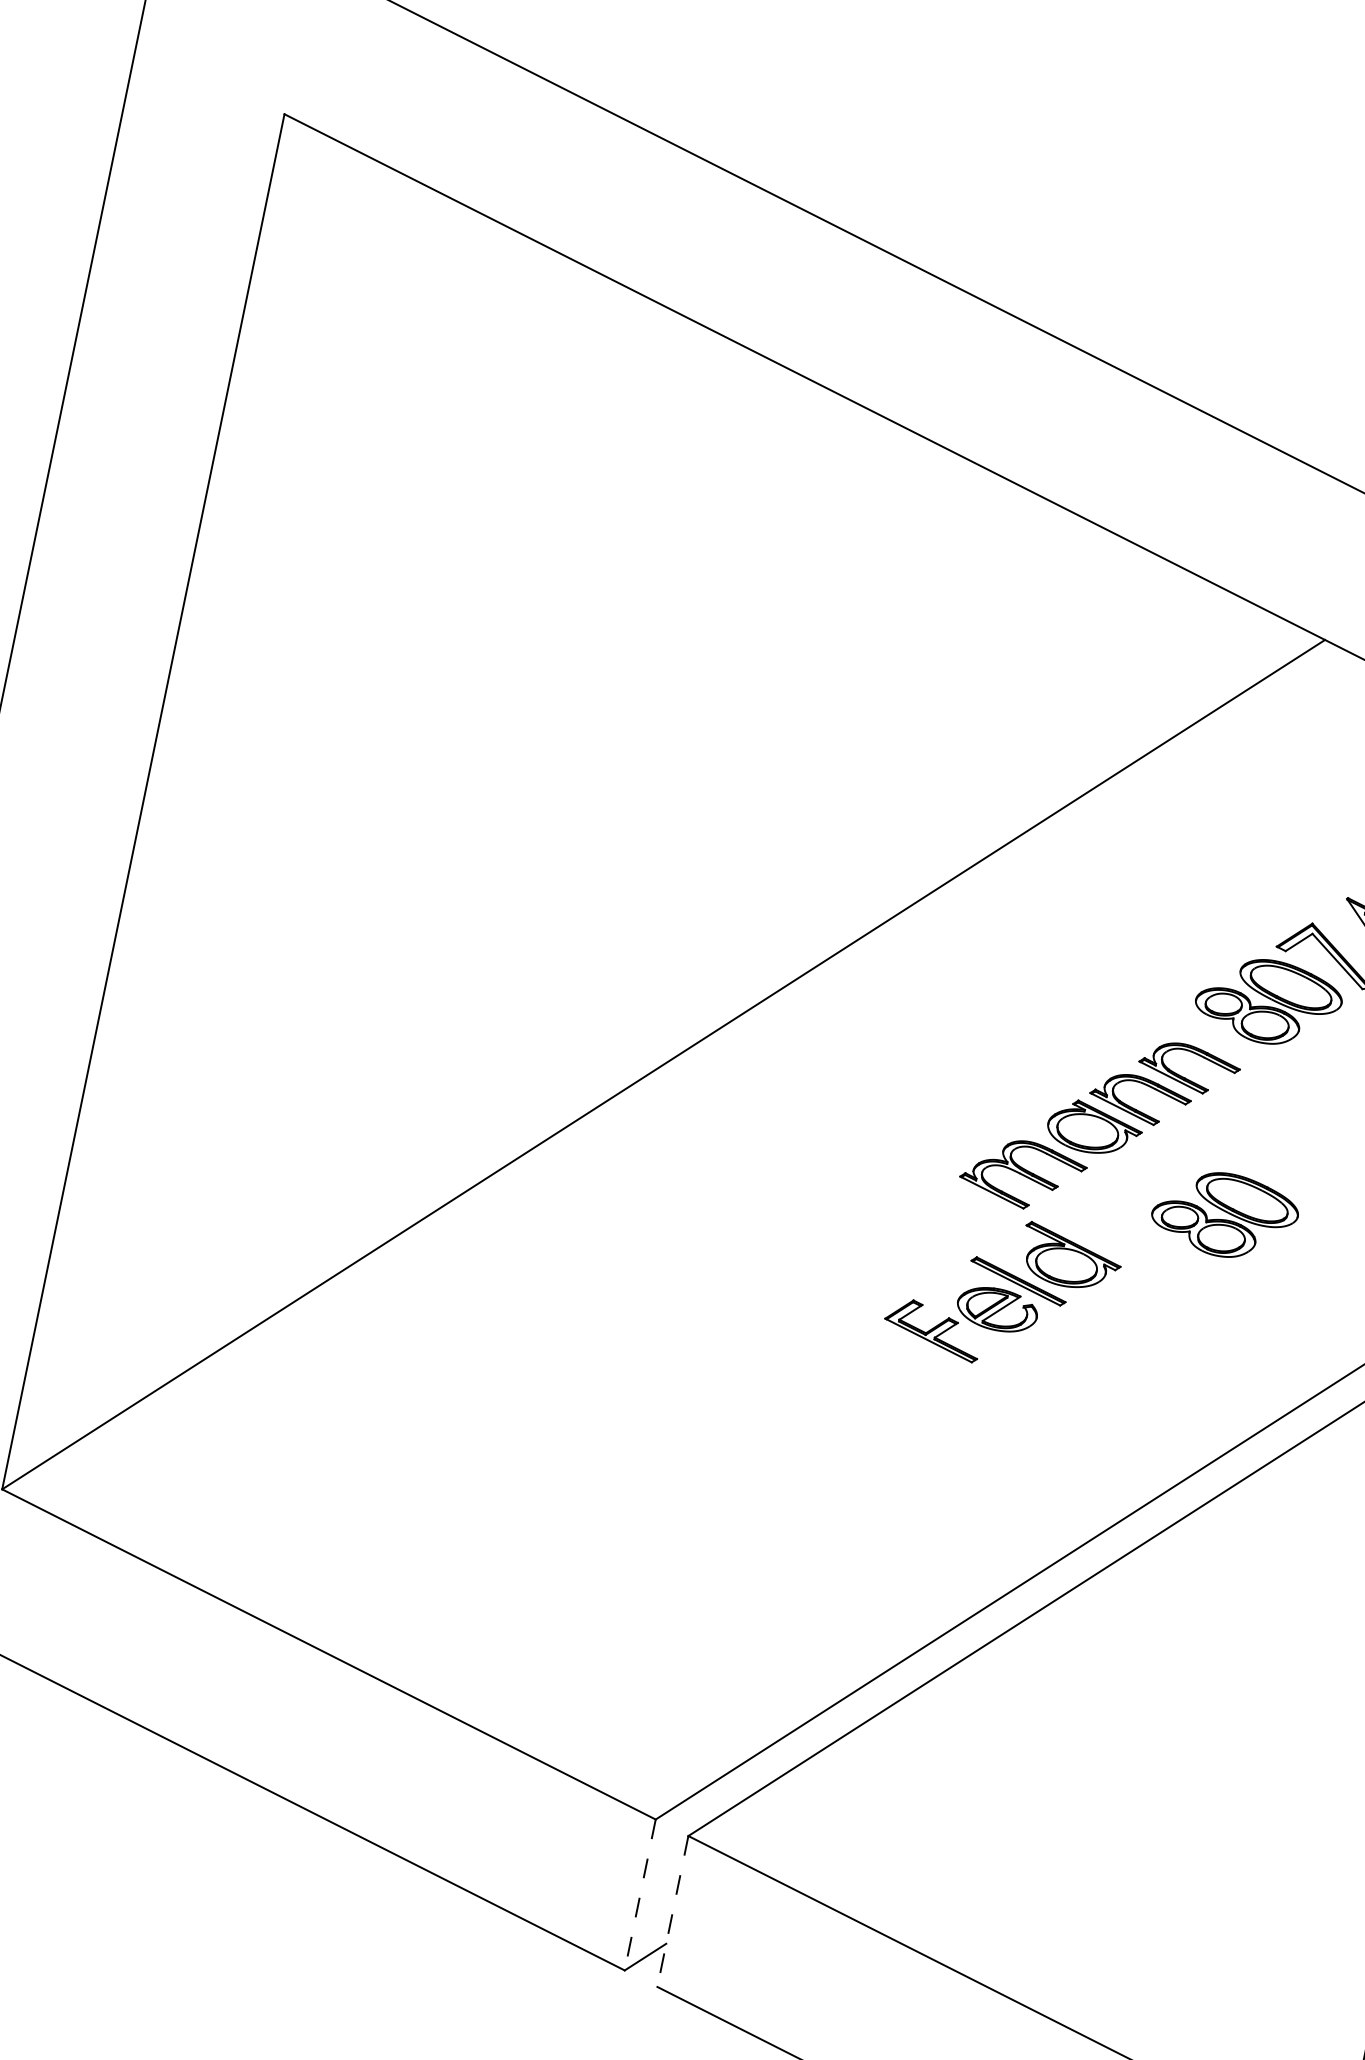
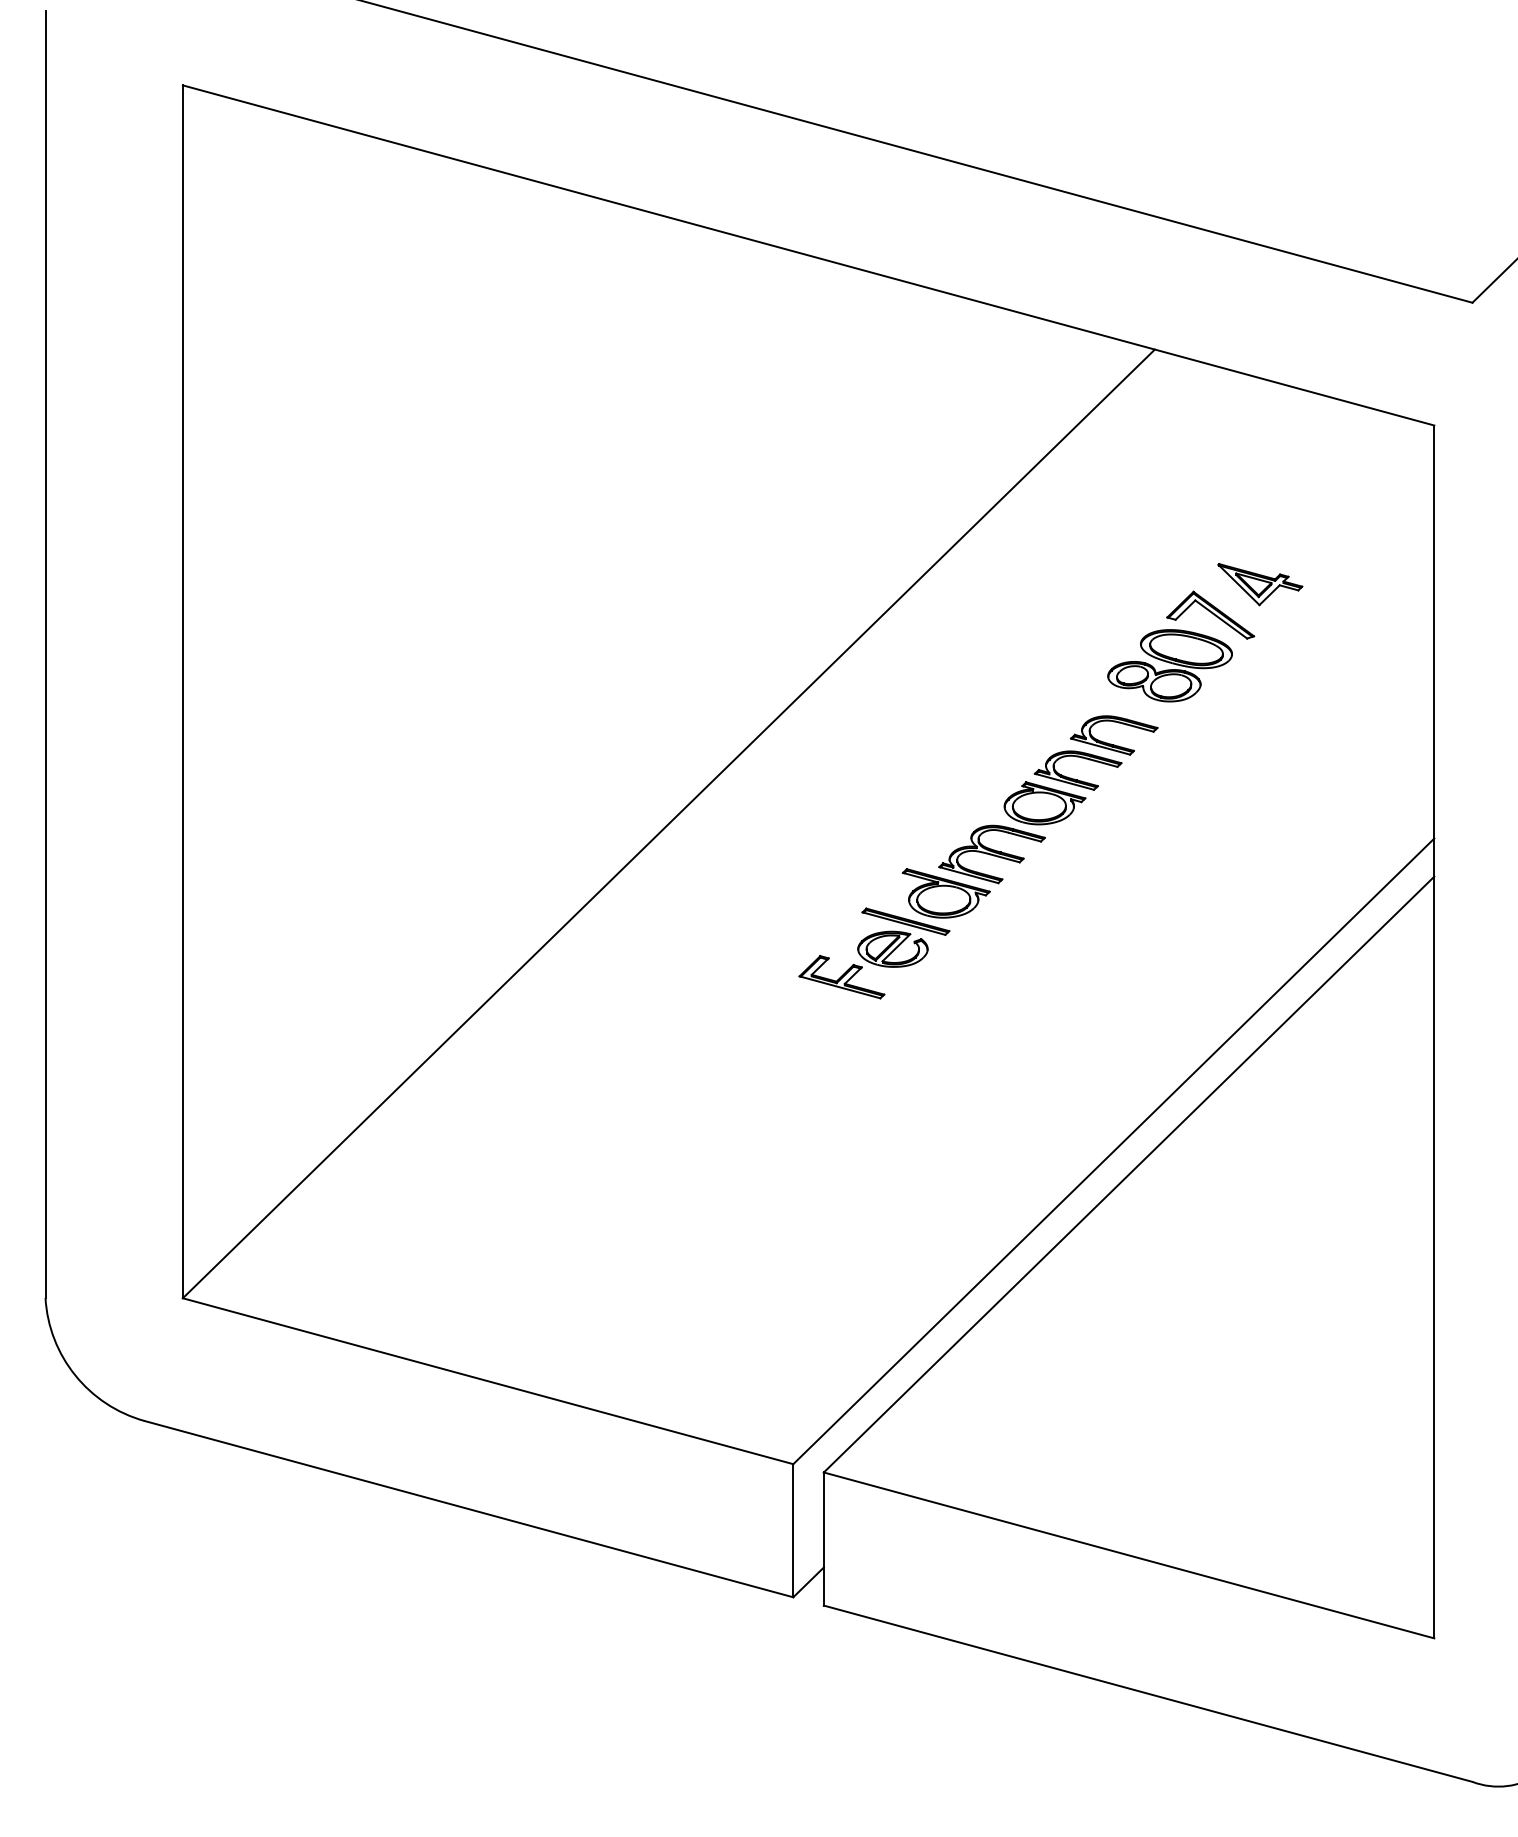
part: (1224, 1214) -> (1169, 853), removed
part: (1002, 1292) -> (894, 933), moved
line: (640, 1894) -> (793, 1530), dashed -> solid
line: (672, 1911) -> (823, 1539), dashed -> solid

